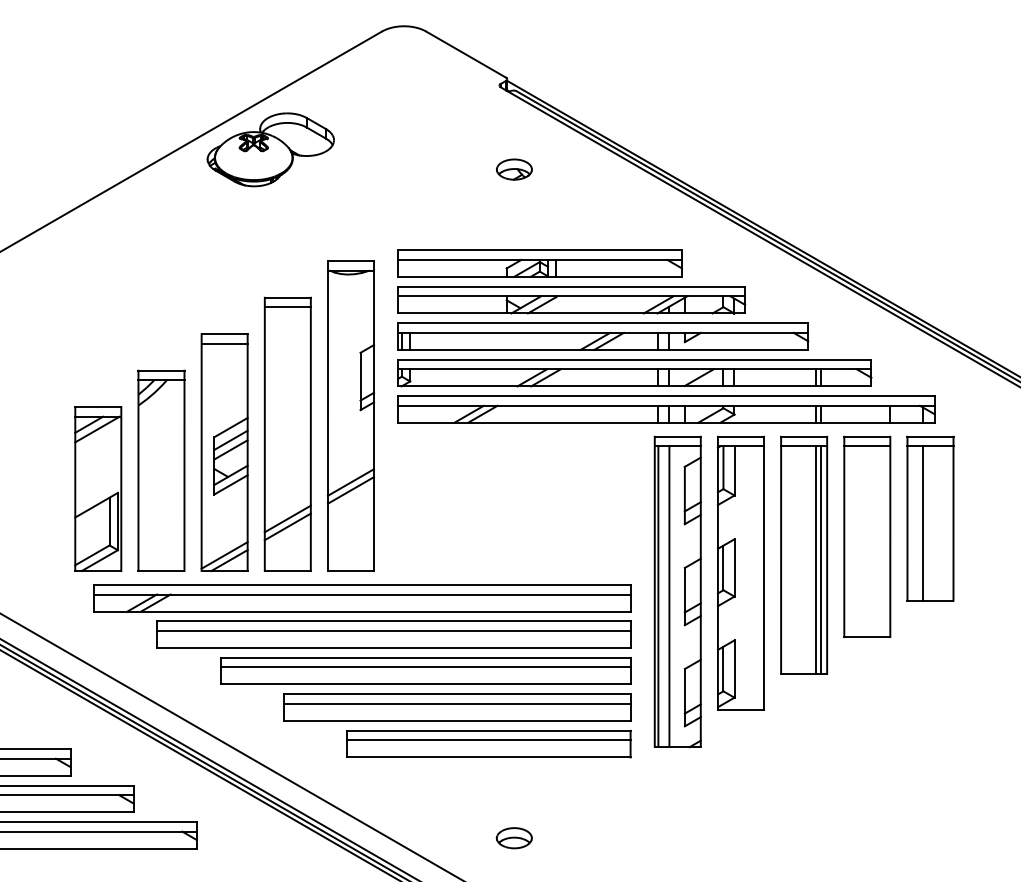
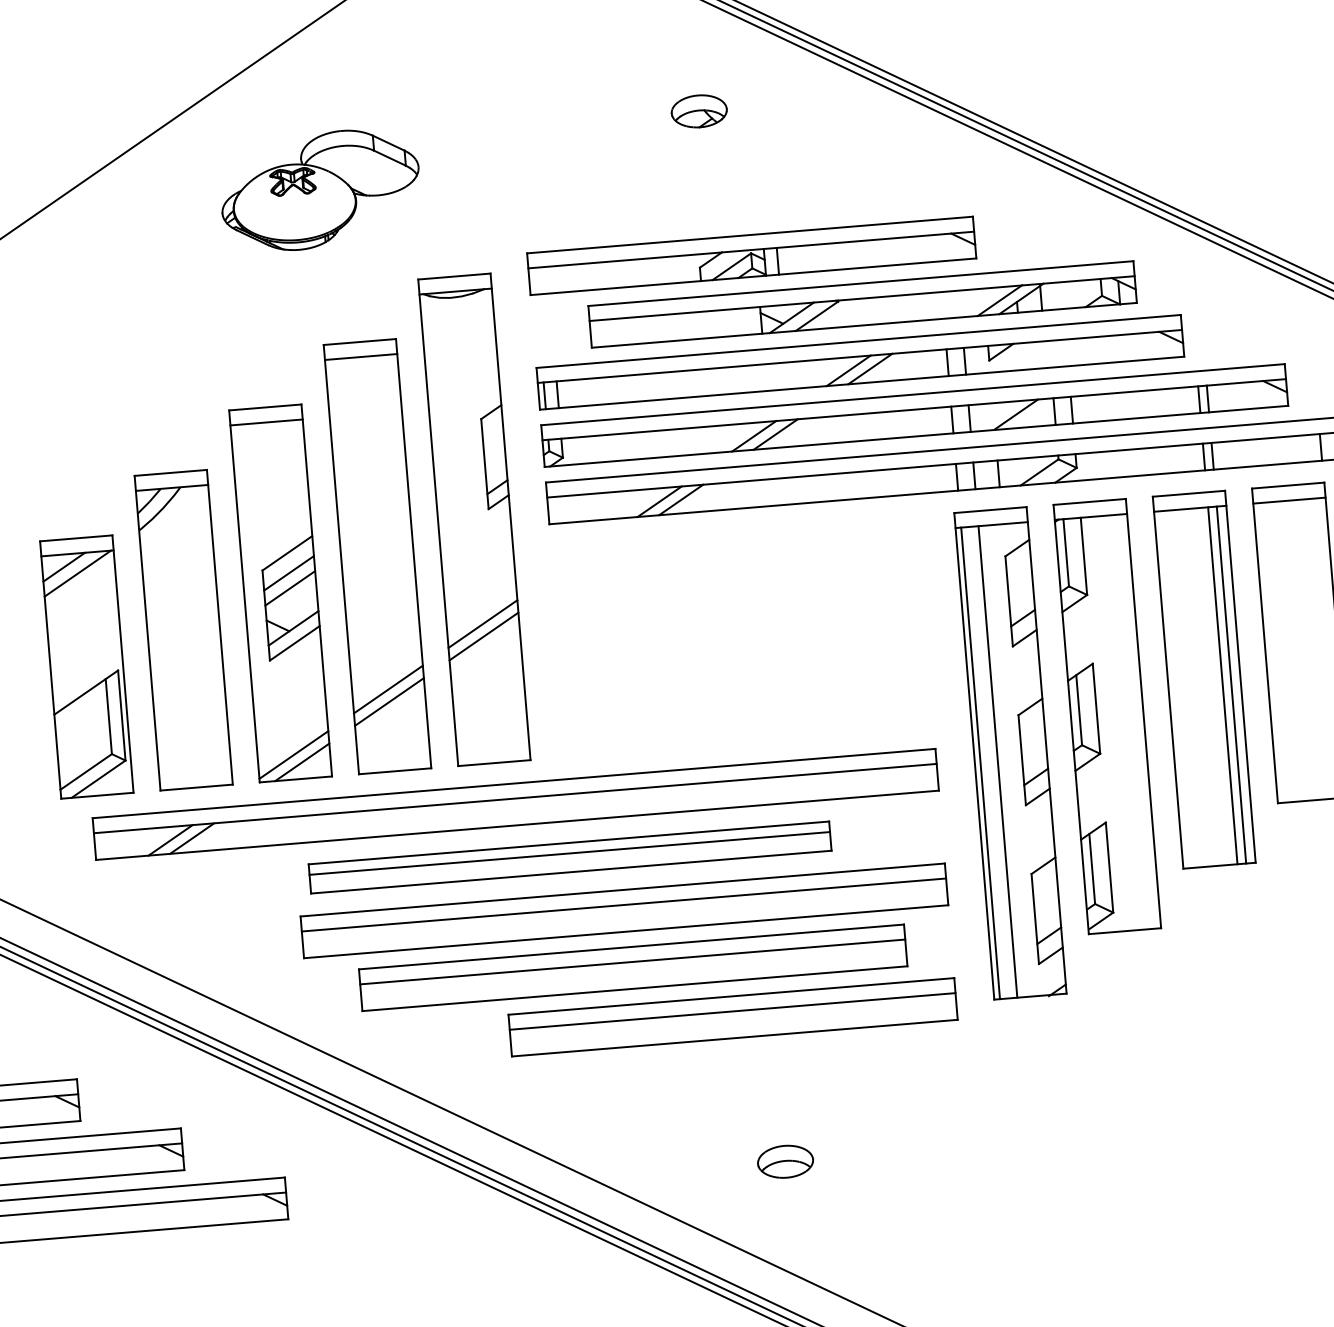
part: (270, 149) -> (319, 189), moved
part: (571, 300) -> (862, 305), moved
part: (393, 634) -> (569, 857), size x0.7
part: (457, 707) -> (633, 967), moved

